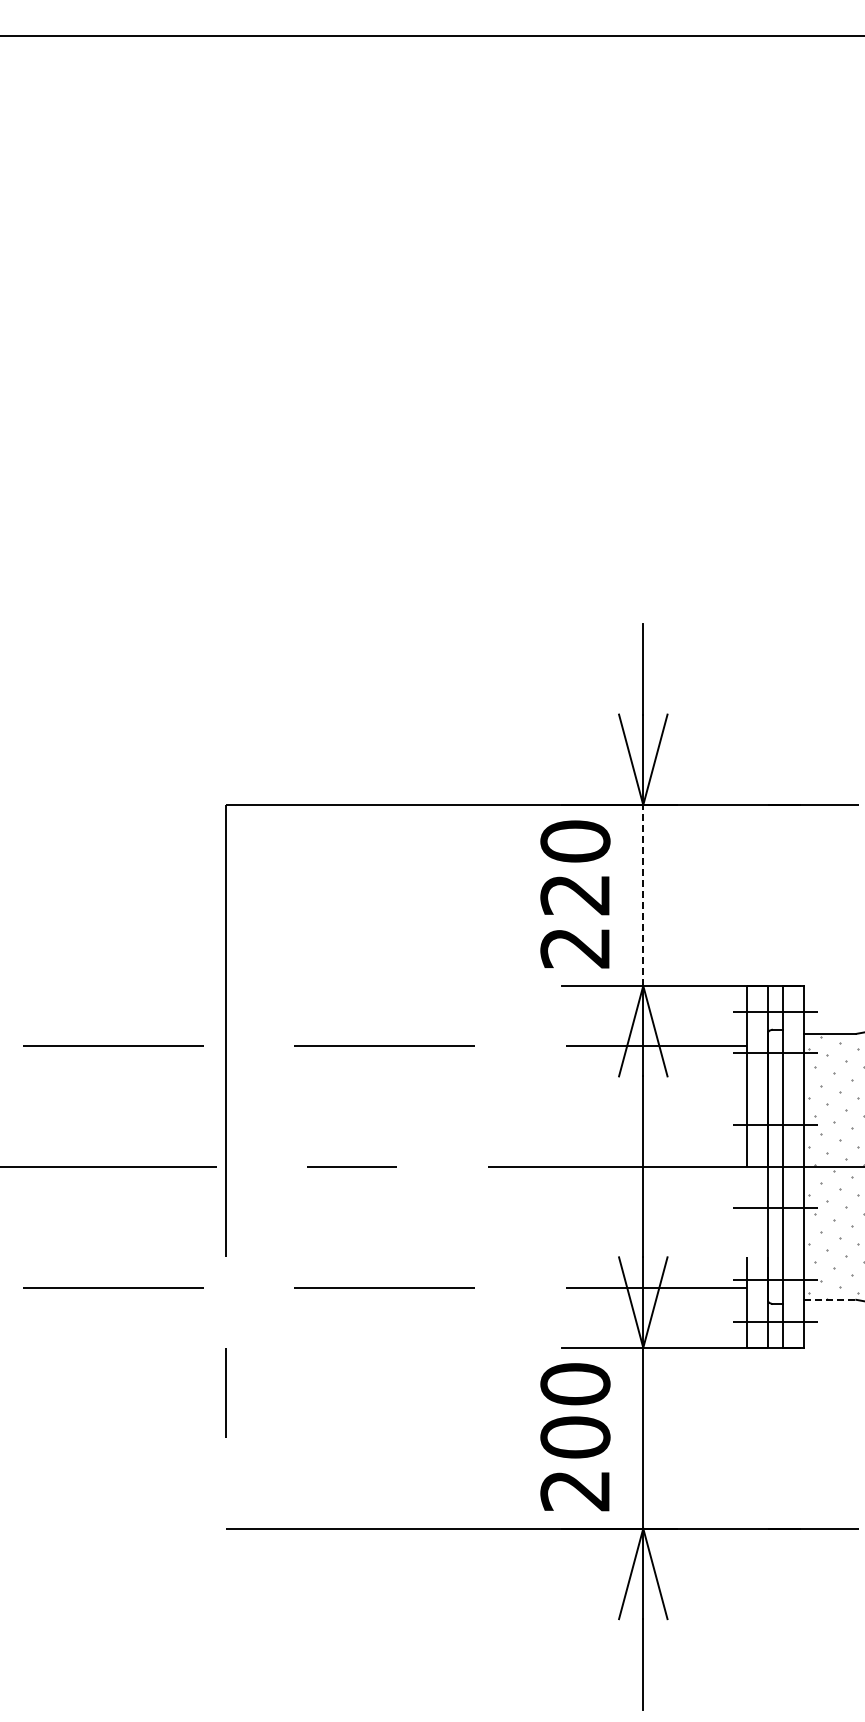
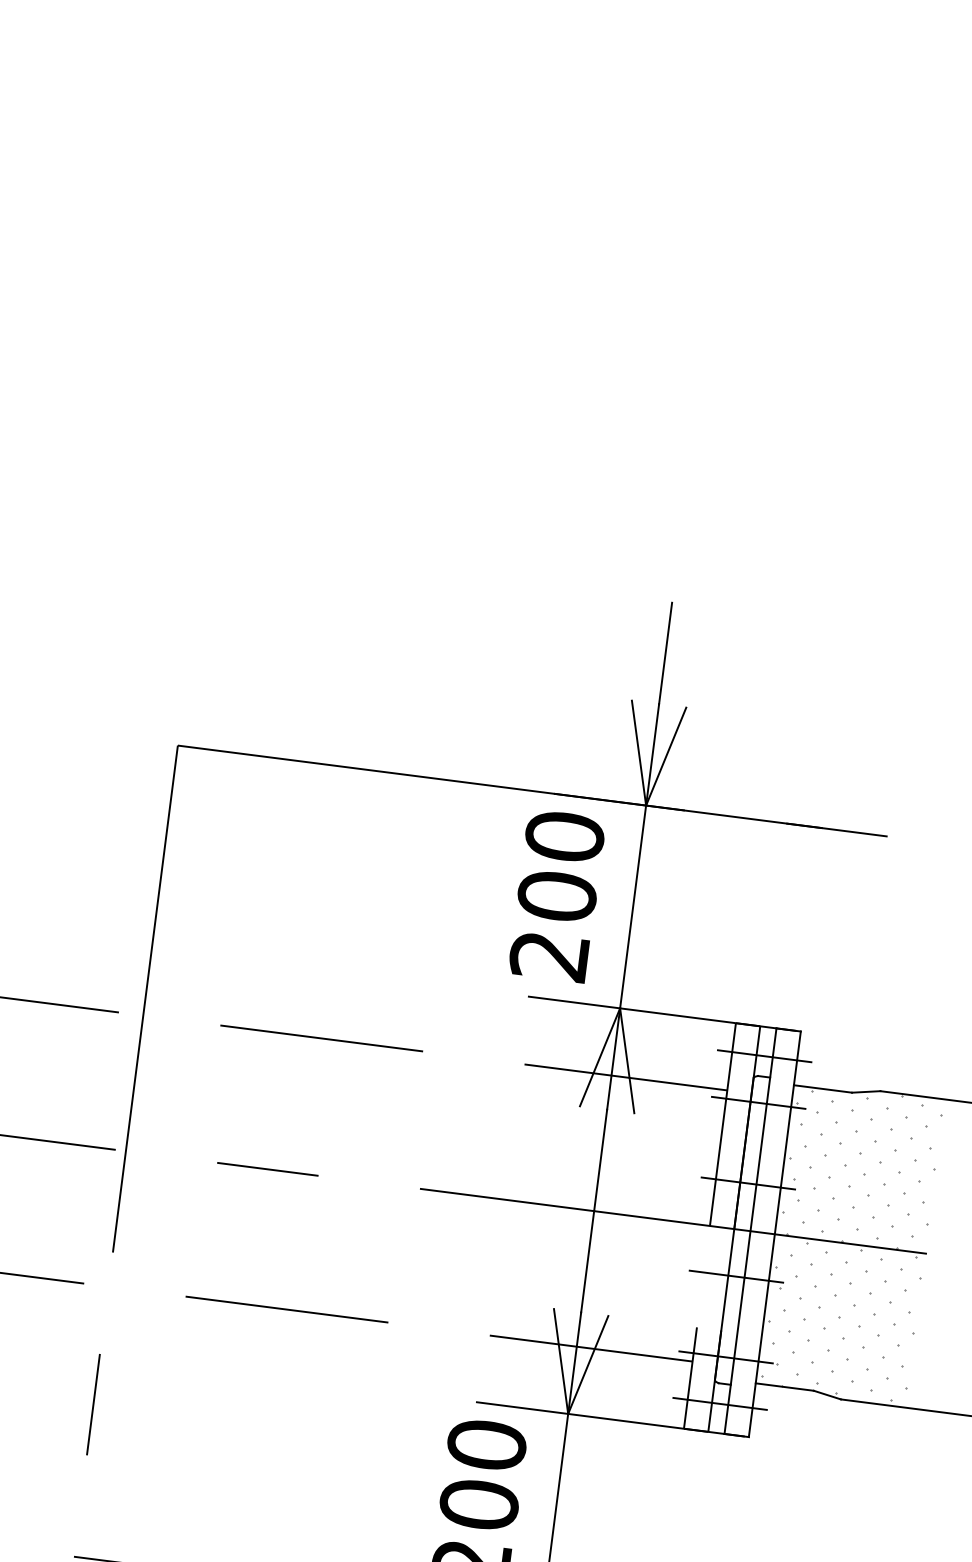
text: (575, 894) -> (557, 896), 220 -> 200
line: (643, 895) -> (633, 906), dashed -> solid
line: (830, 1299) -> (784, 1386), dashed -> solid

